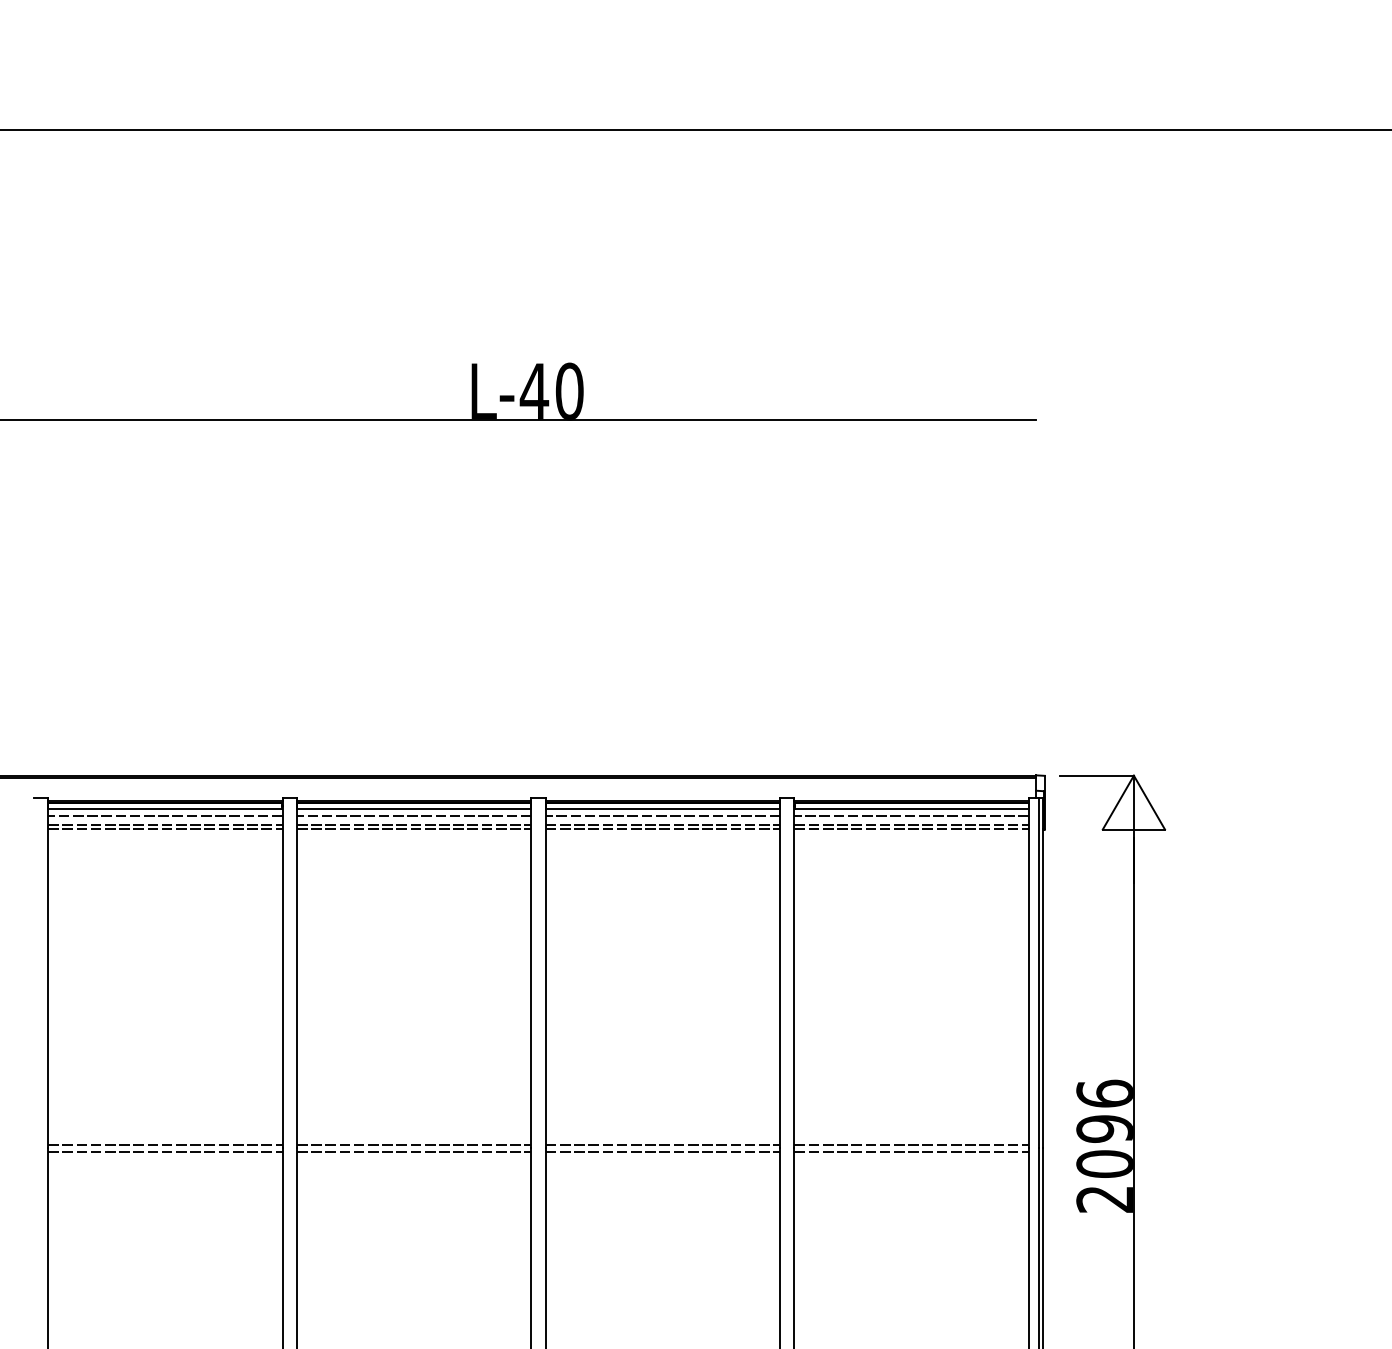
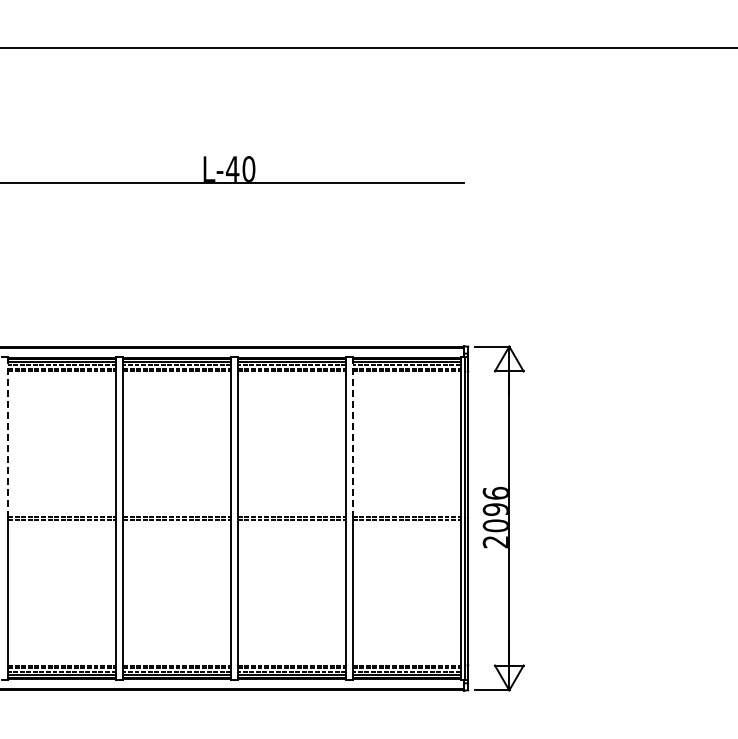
line: (48, 972) -> (8, 437), solid -> dashed
line: (794, 972) -> (352, 437), solid -> dashed

